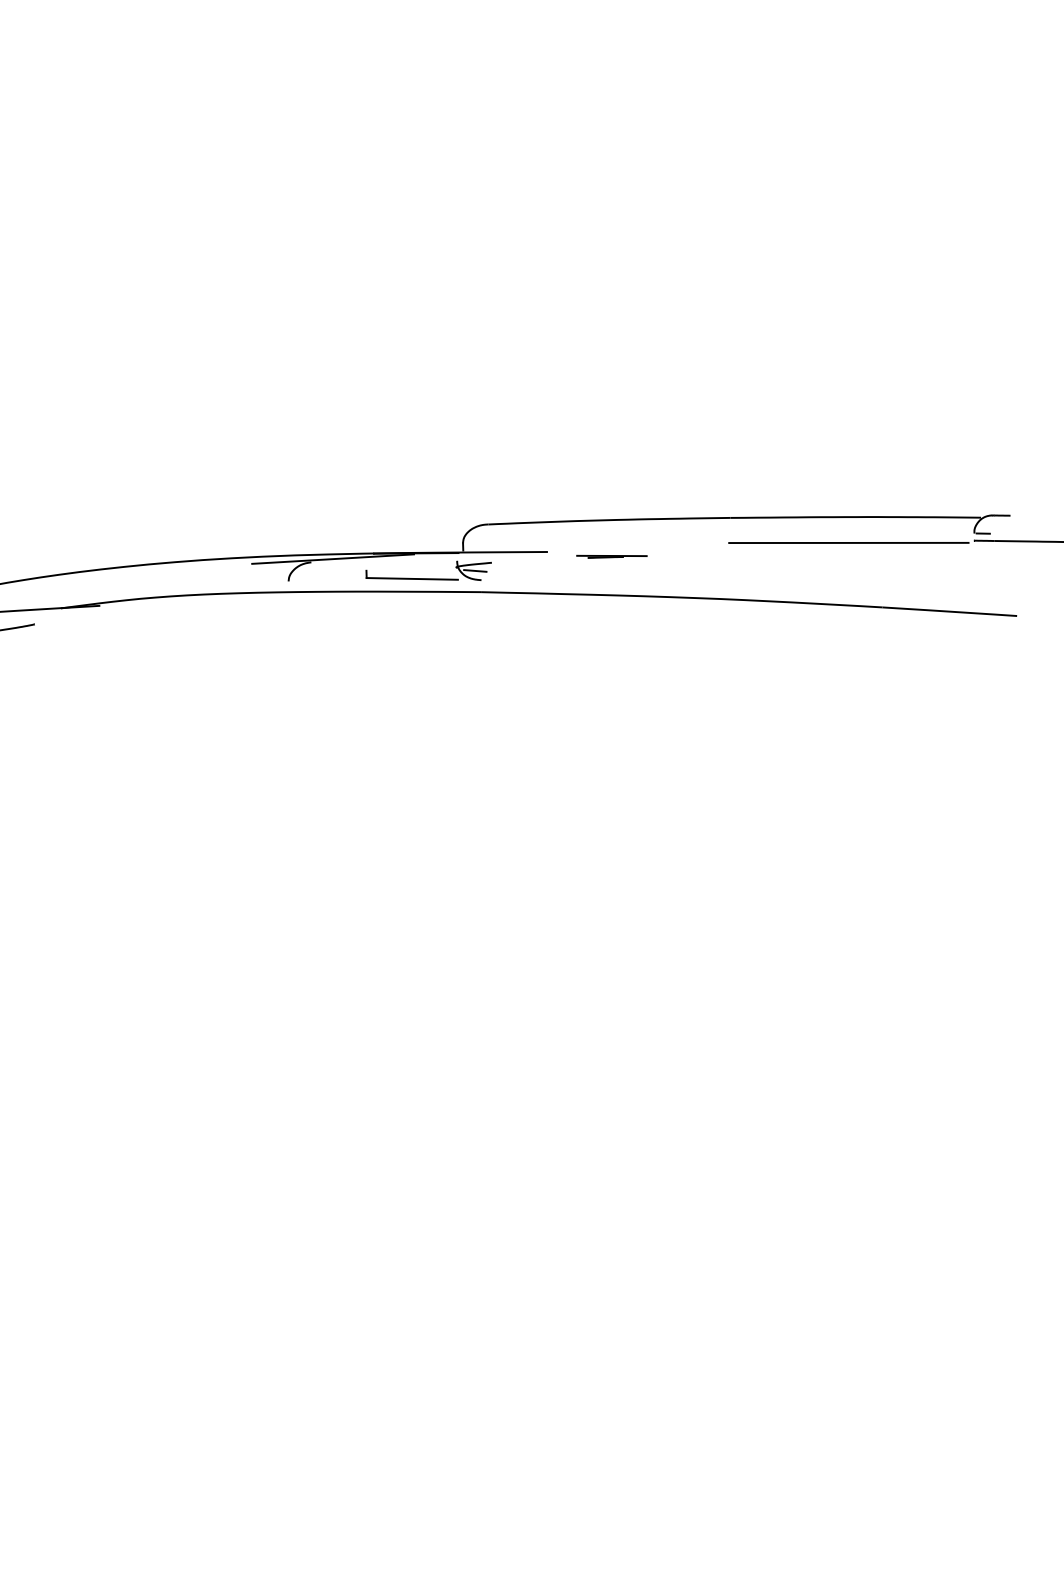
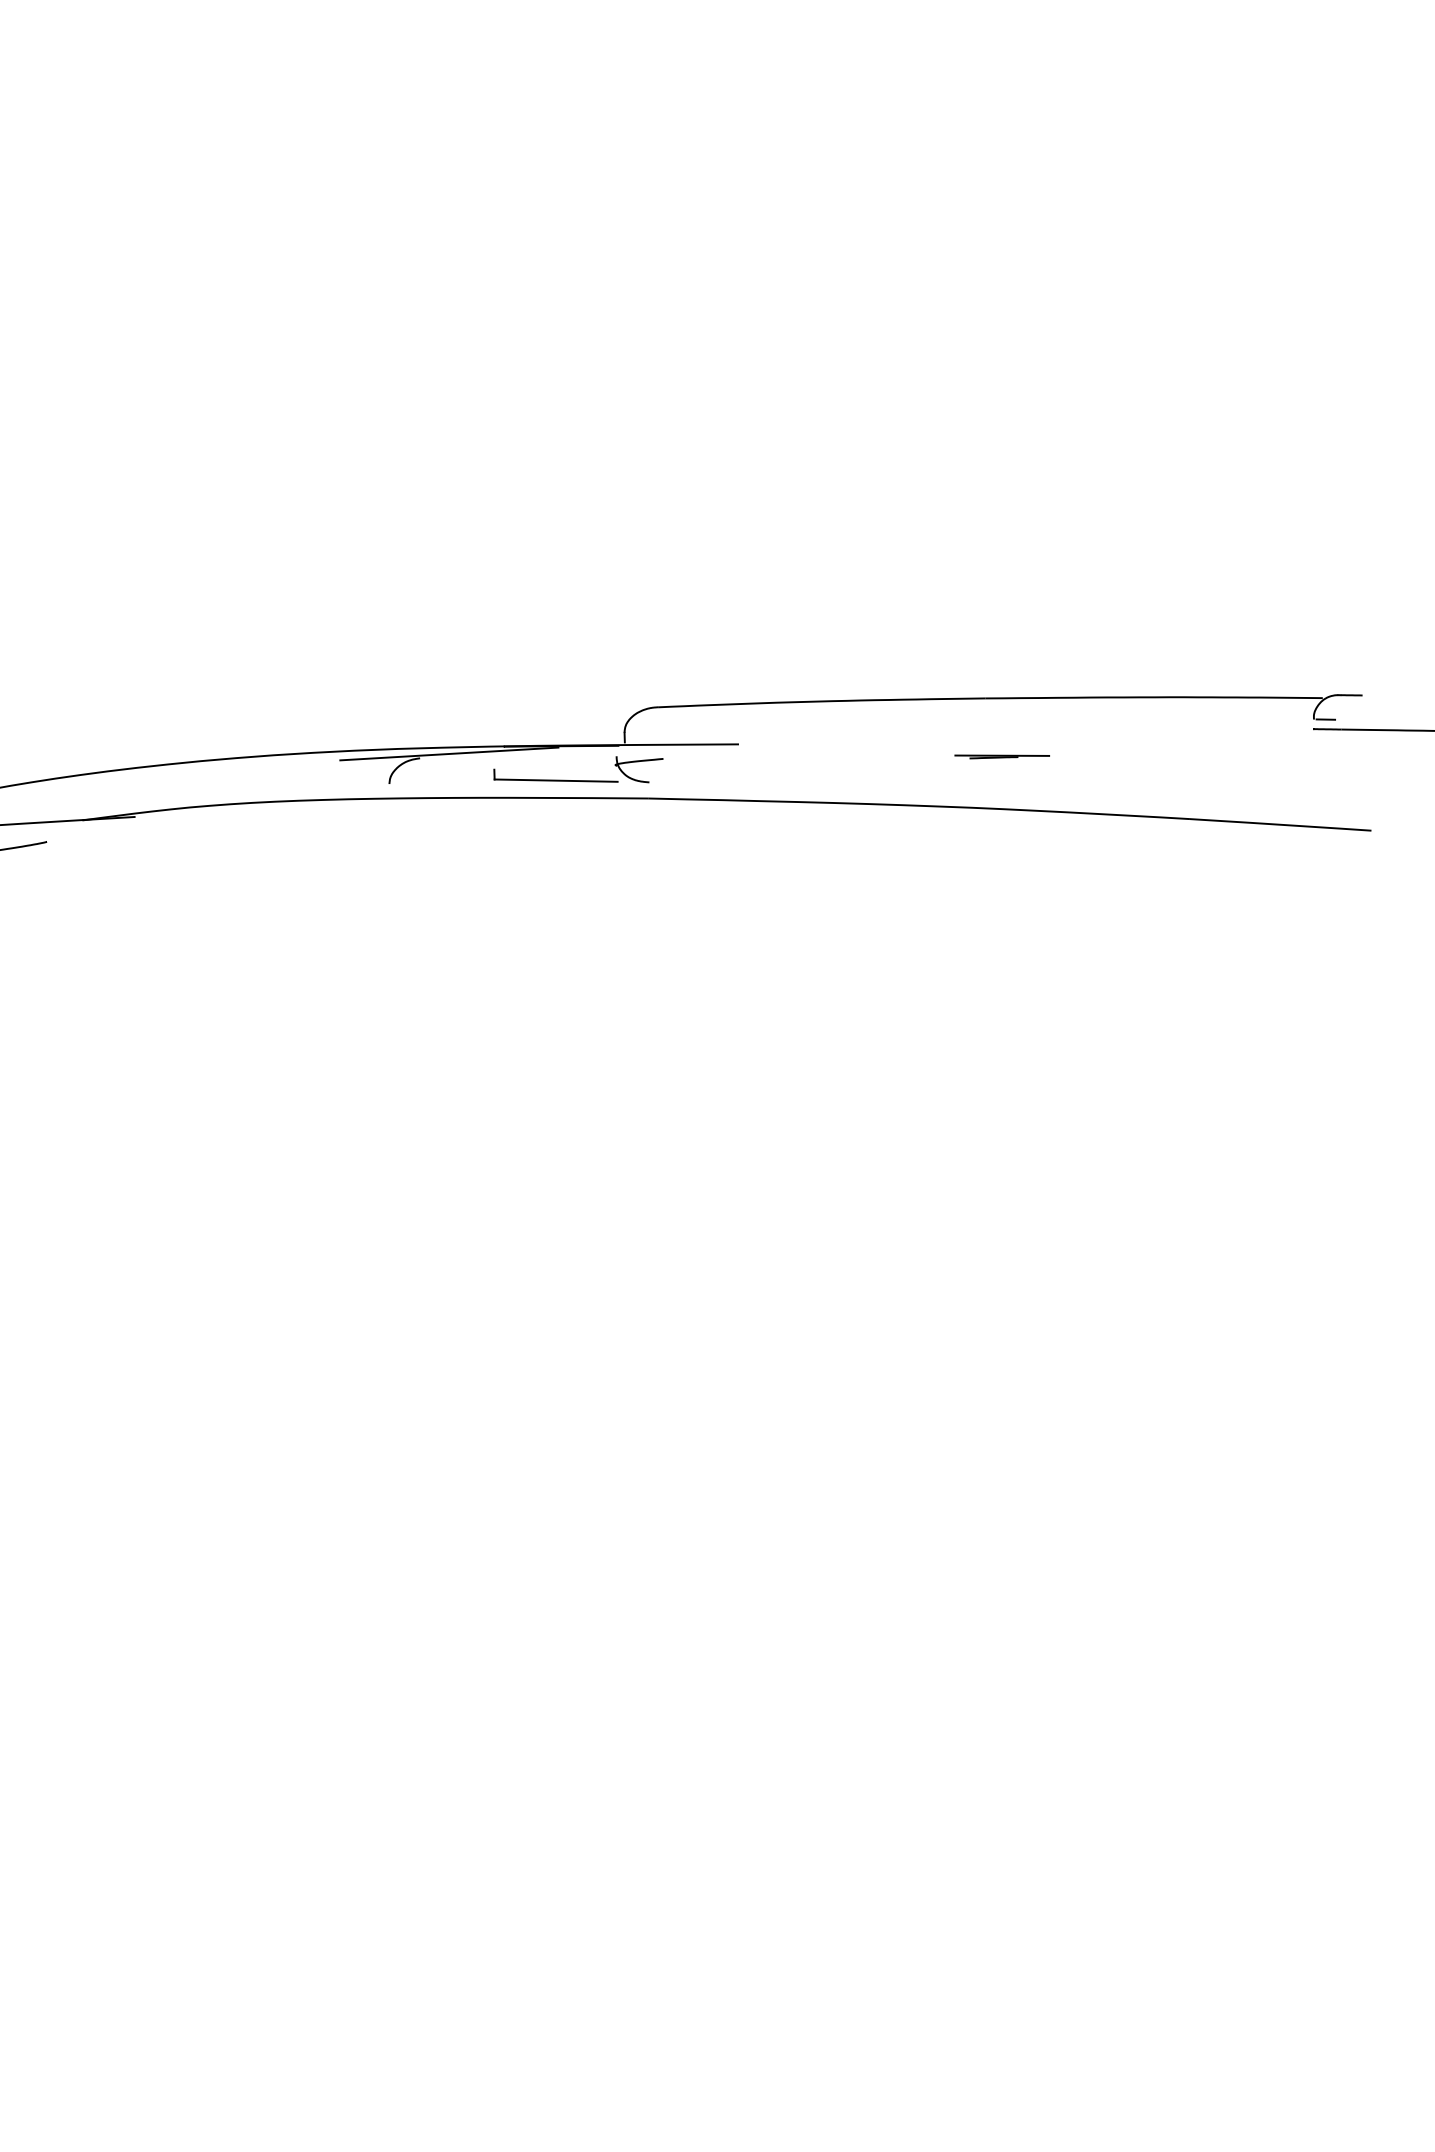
line: (848, 543) -> (1144, 732), removed
part: (611, 556) -> (1001, 756), moved
line: (475, 570) -> (641, 769), removed

